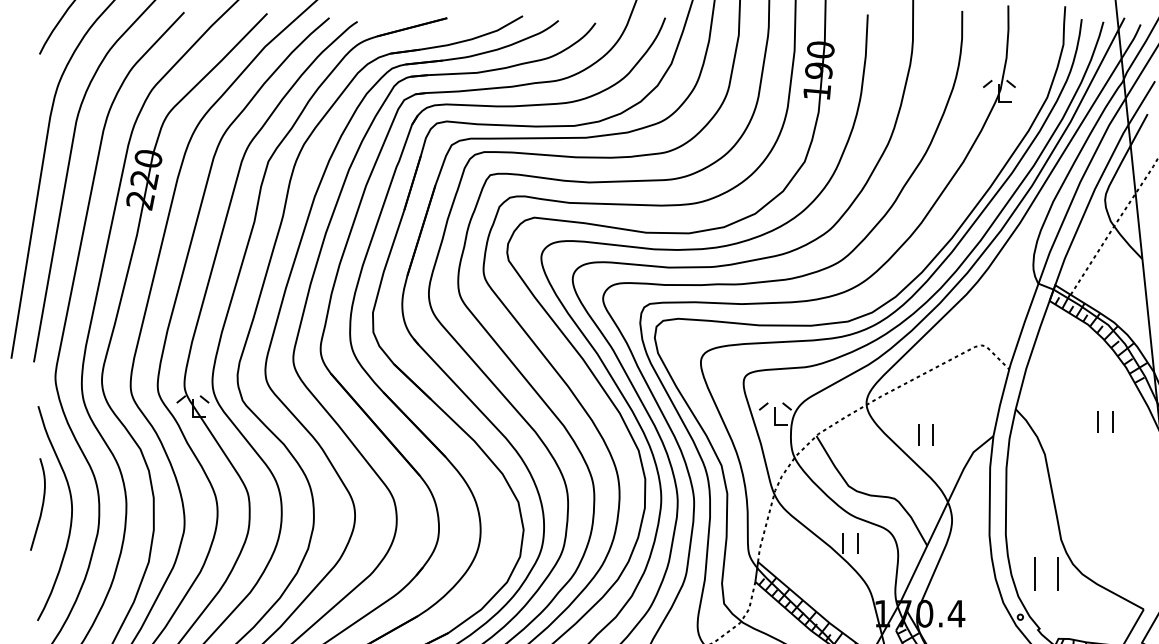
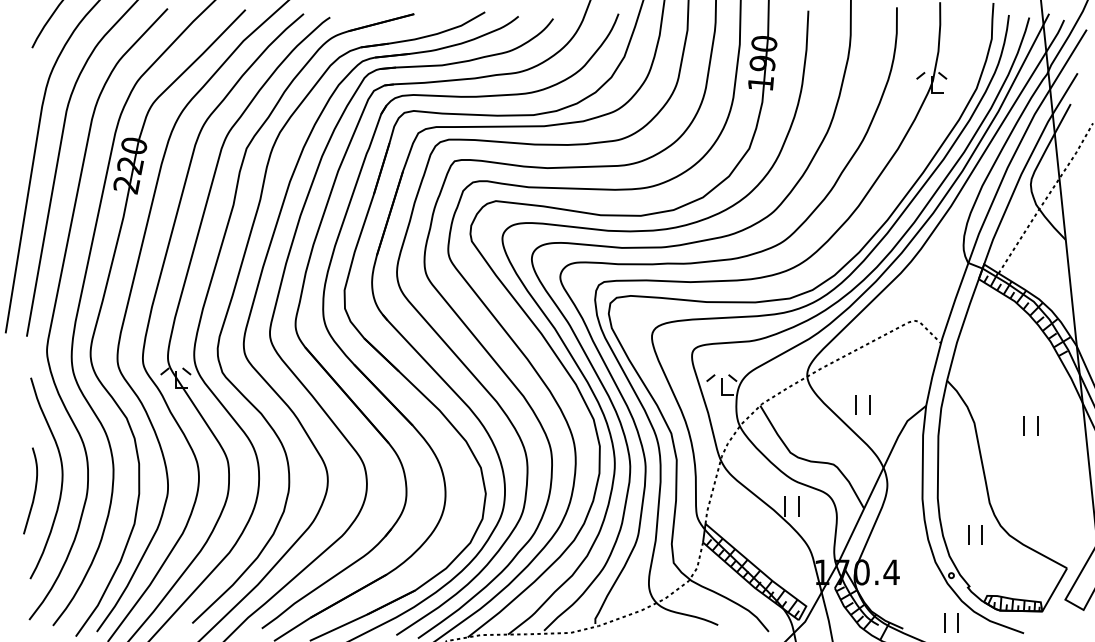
part: (1104, 421) -> (1030, 425), moved
curve: (42, 504) -> (34, 490), moved
part: (1046, 573) -> (975, 534), size x0.62

